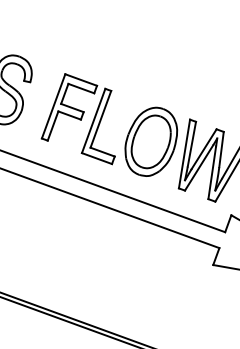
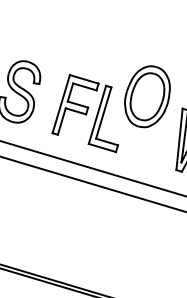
part: (151, 141) -> (147, 96), moved

